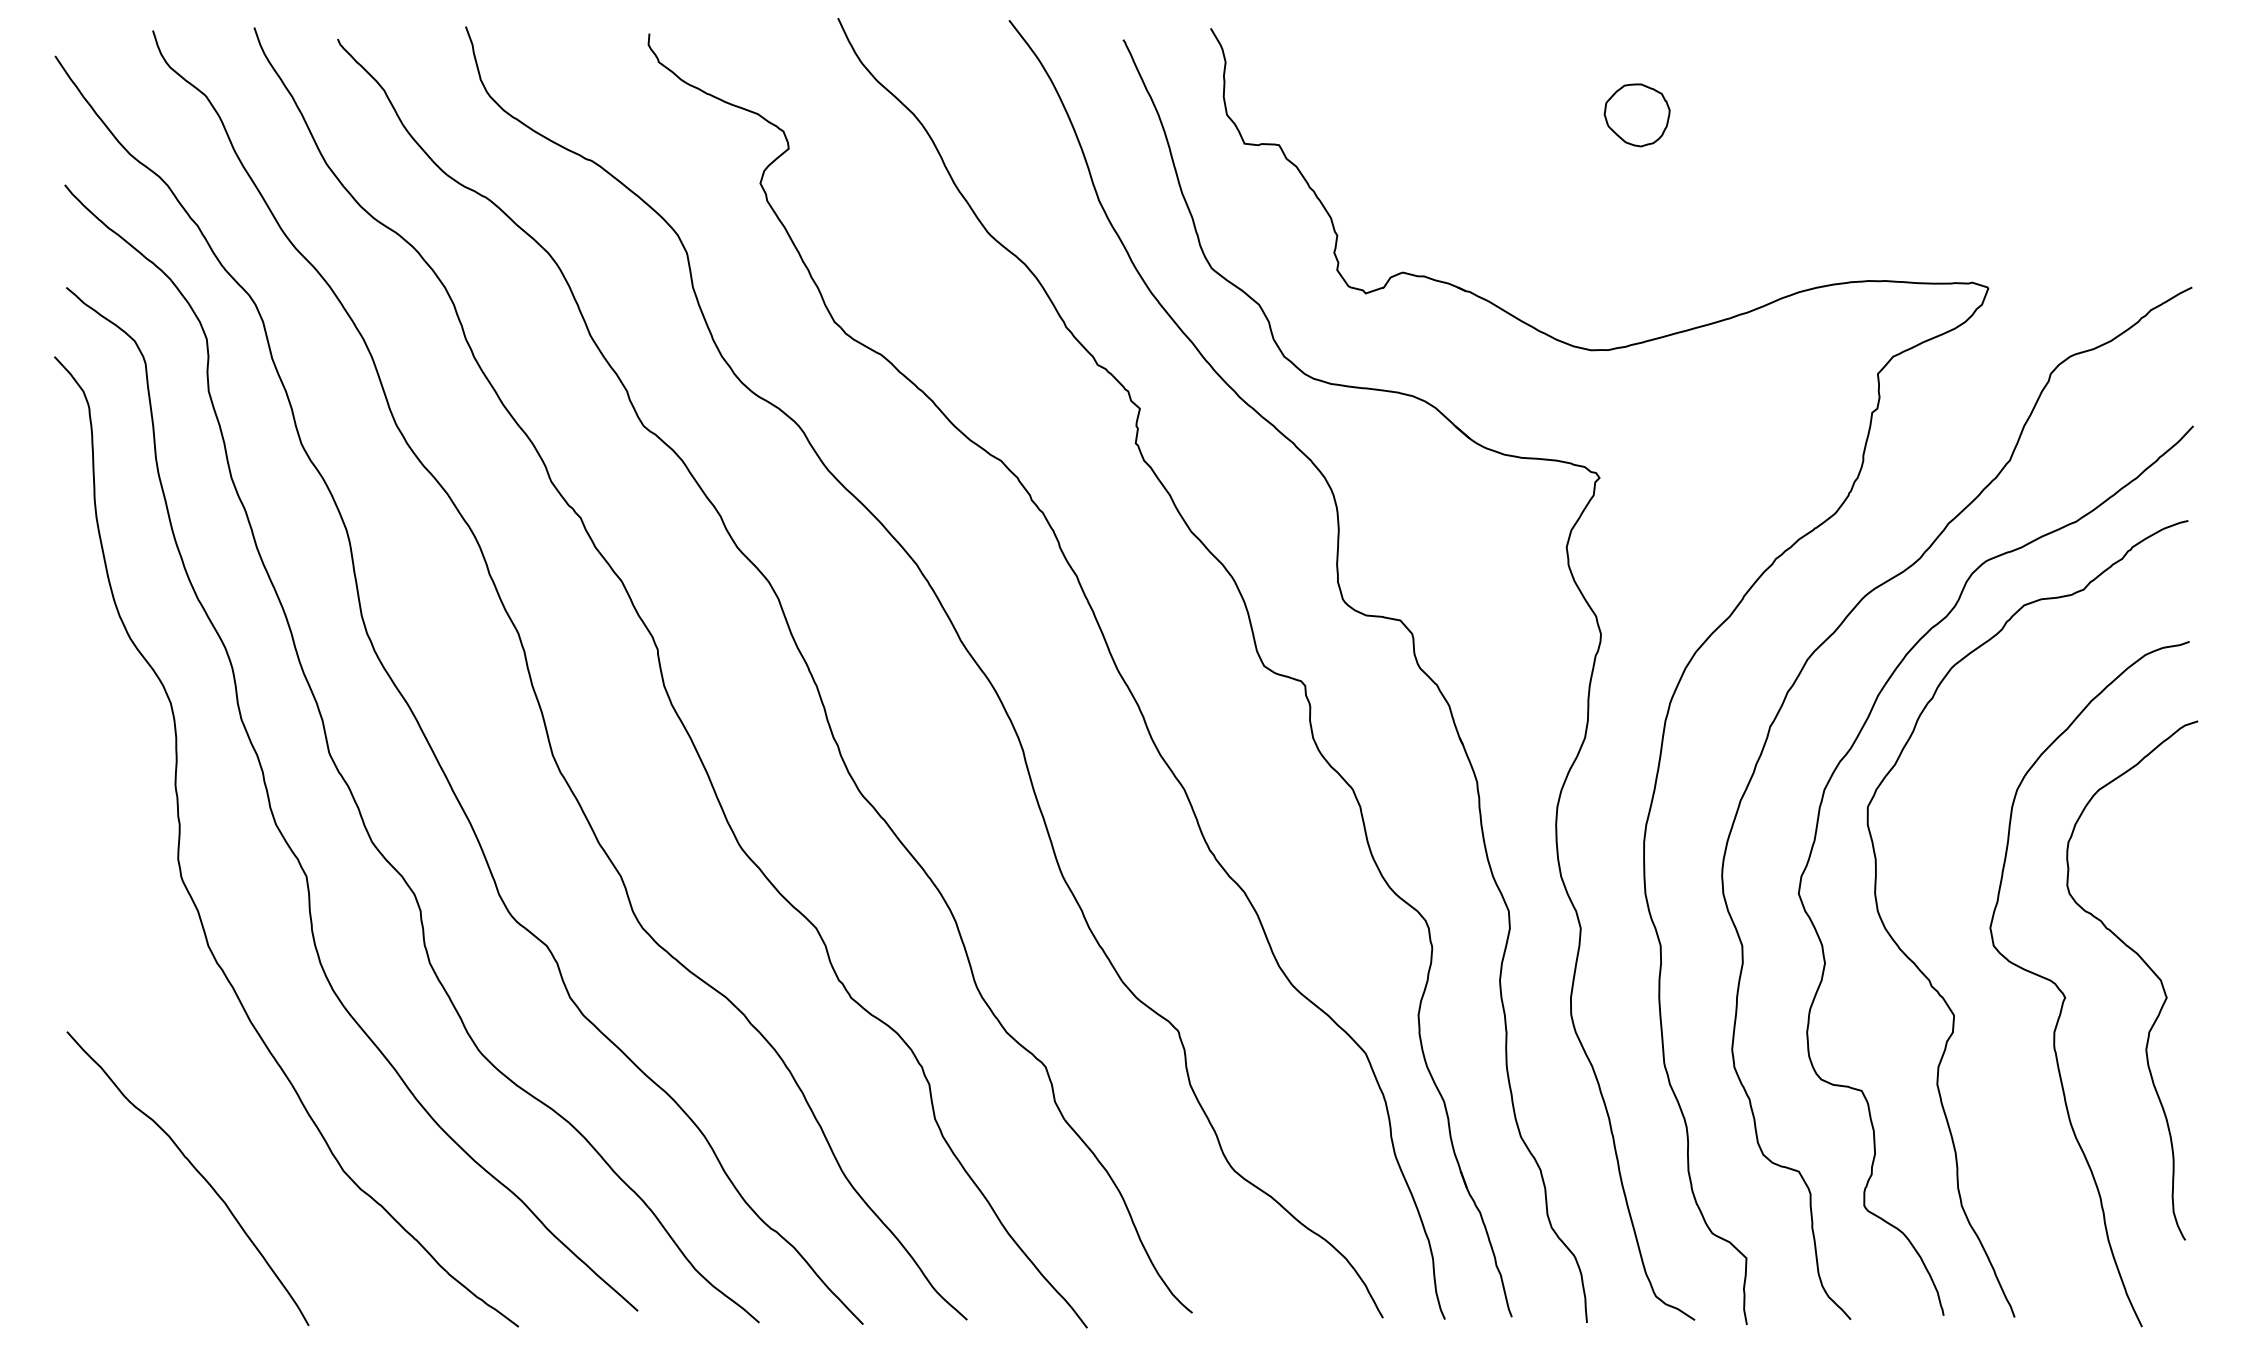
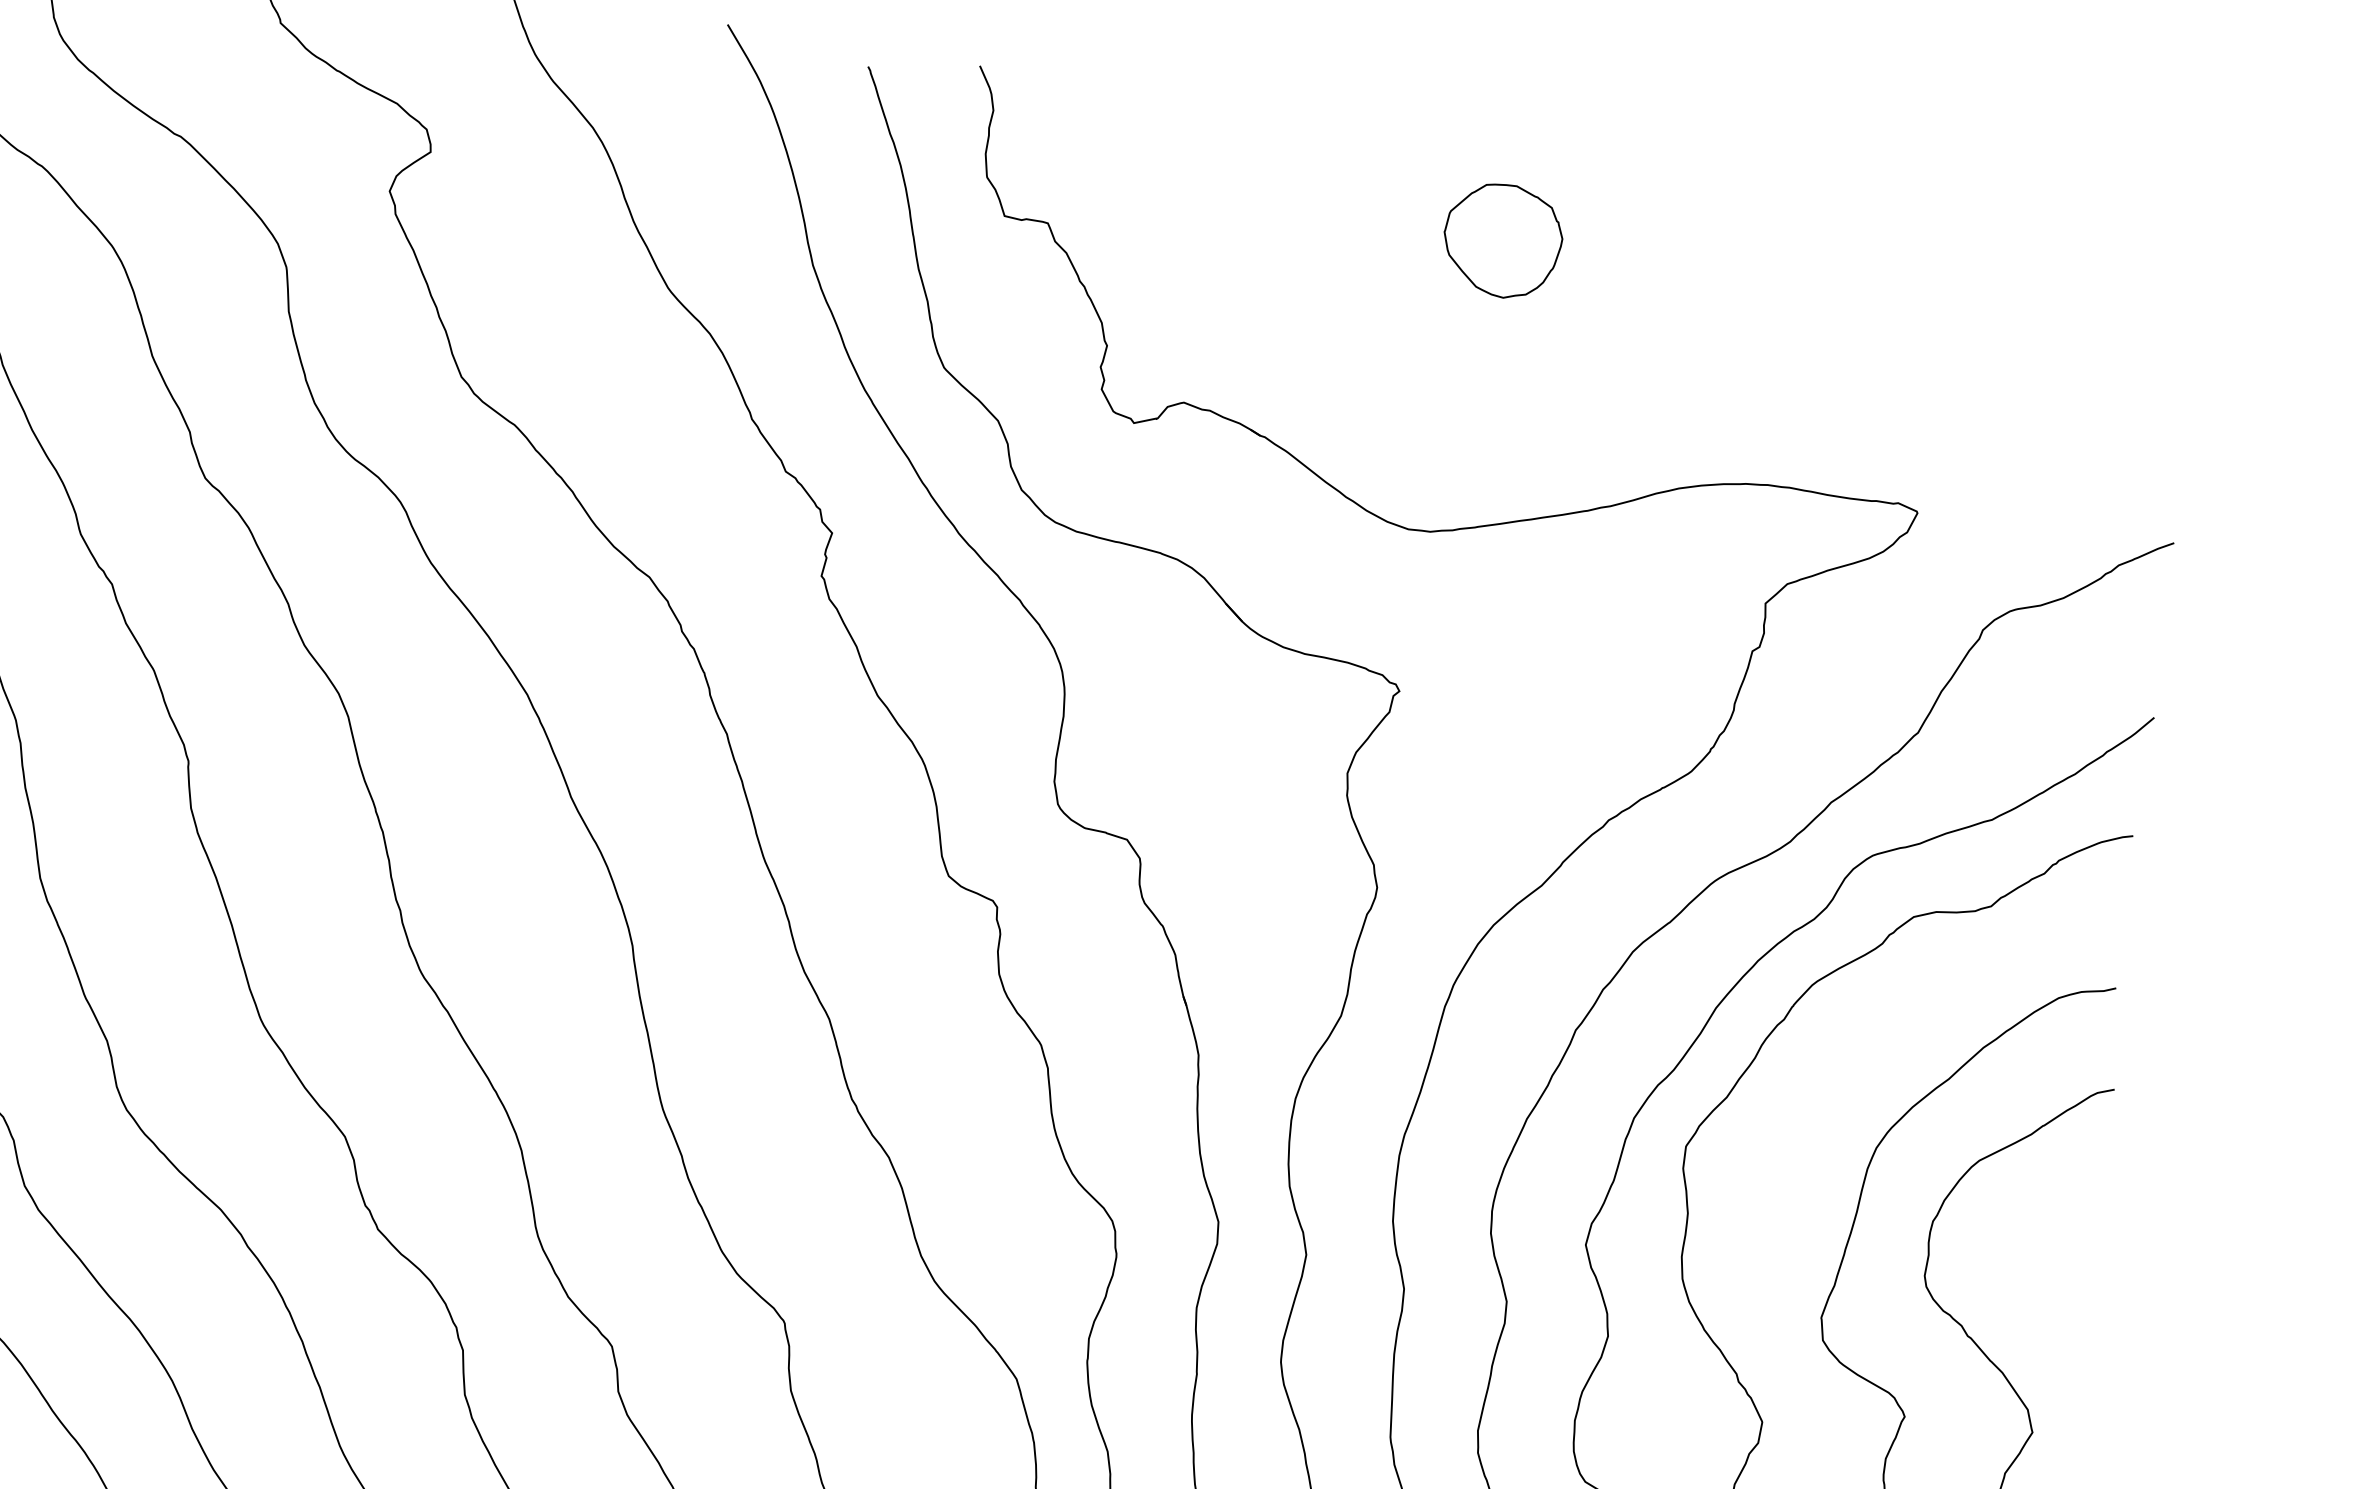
part: (1636, 115) -> (1501, 241), size x1.43

